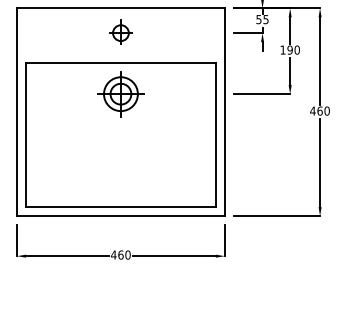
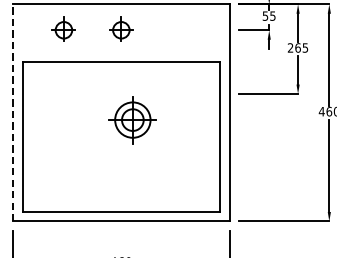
part: (65, 31) -> (63, 28), added
text: (289, 49) -> (297, 47), 190 -> 265
part: (120, 94) -> (132, 120), moved
line: (17, 112) -> (13, 113), solid -> dashed

